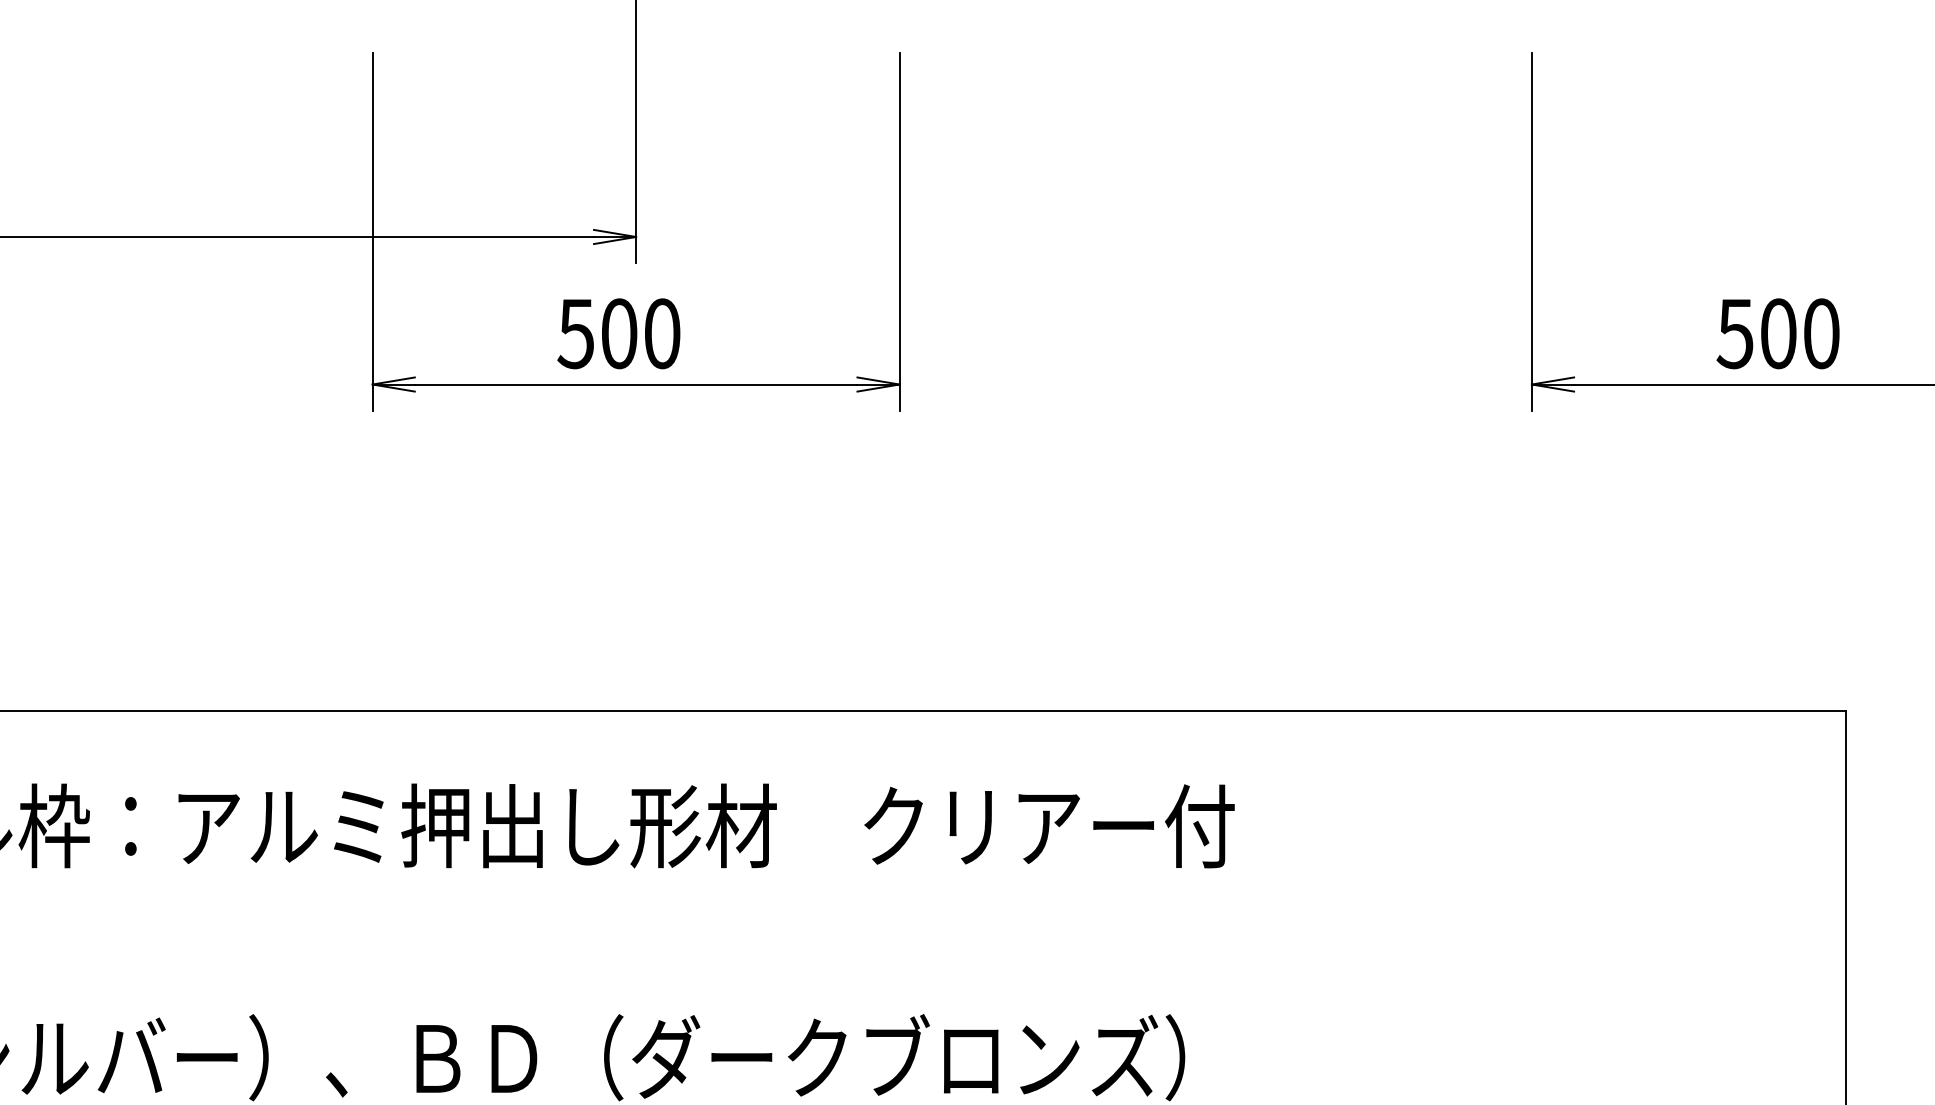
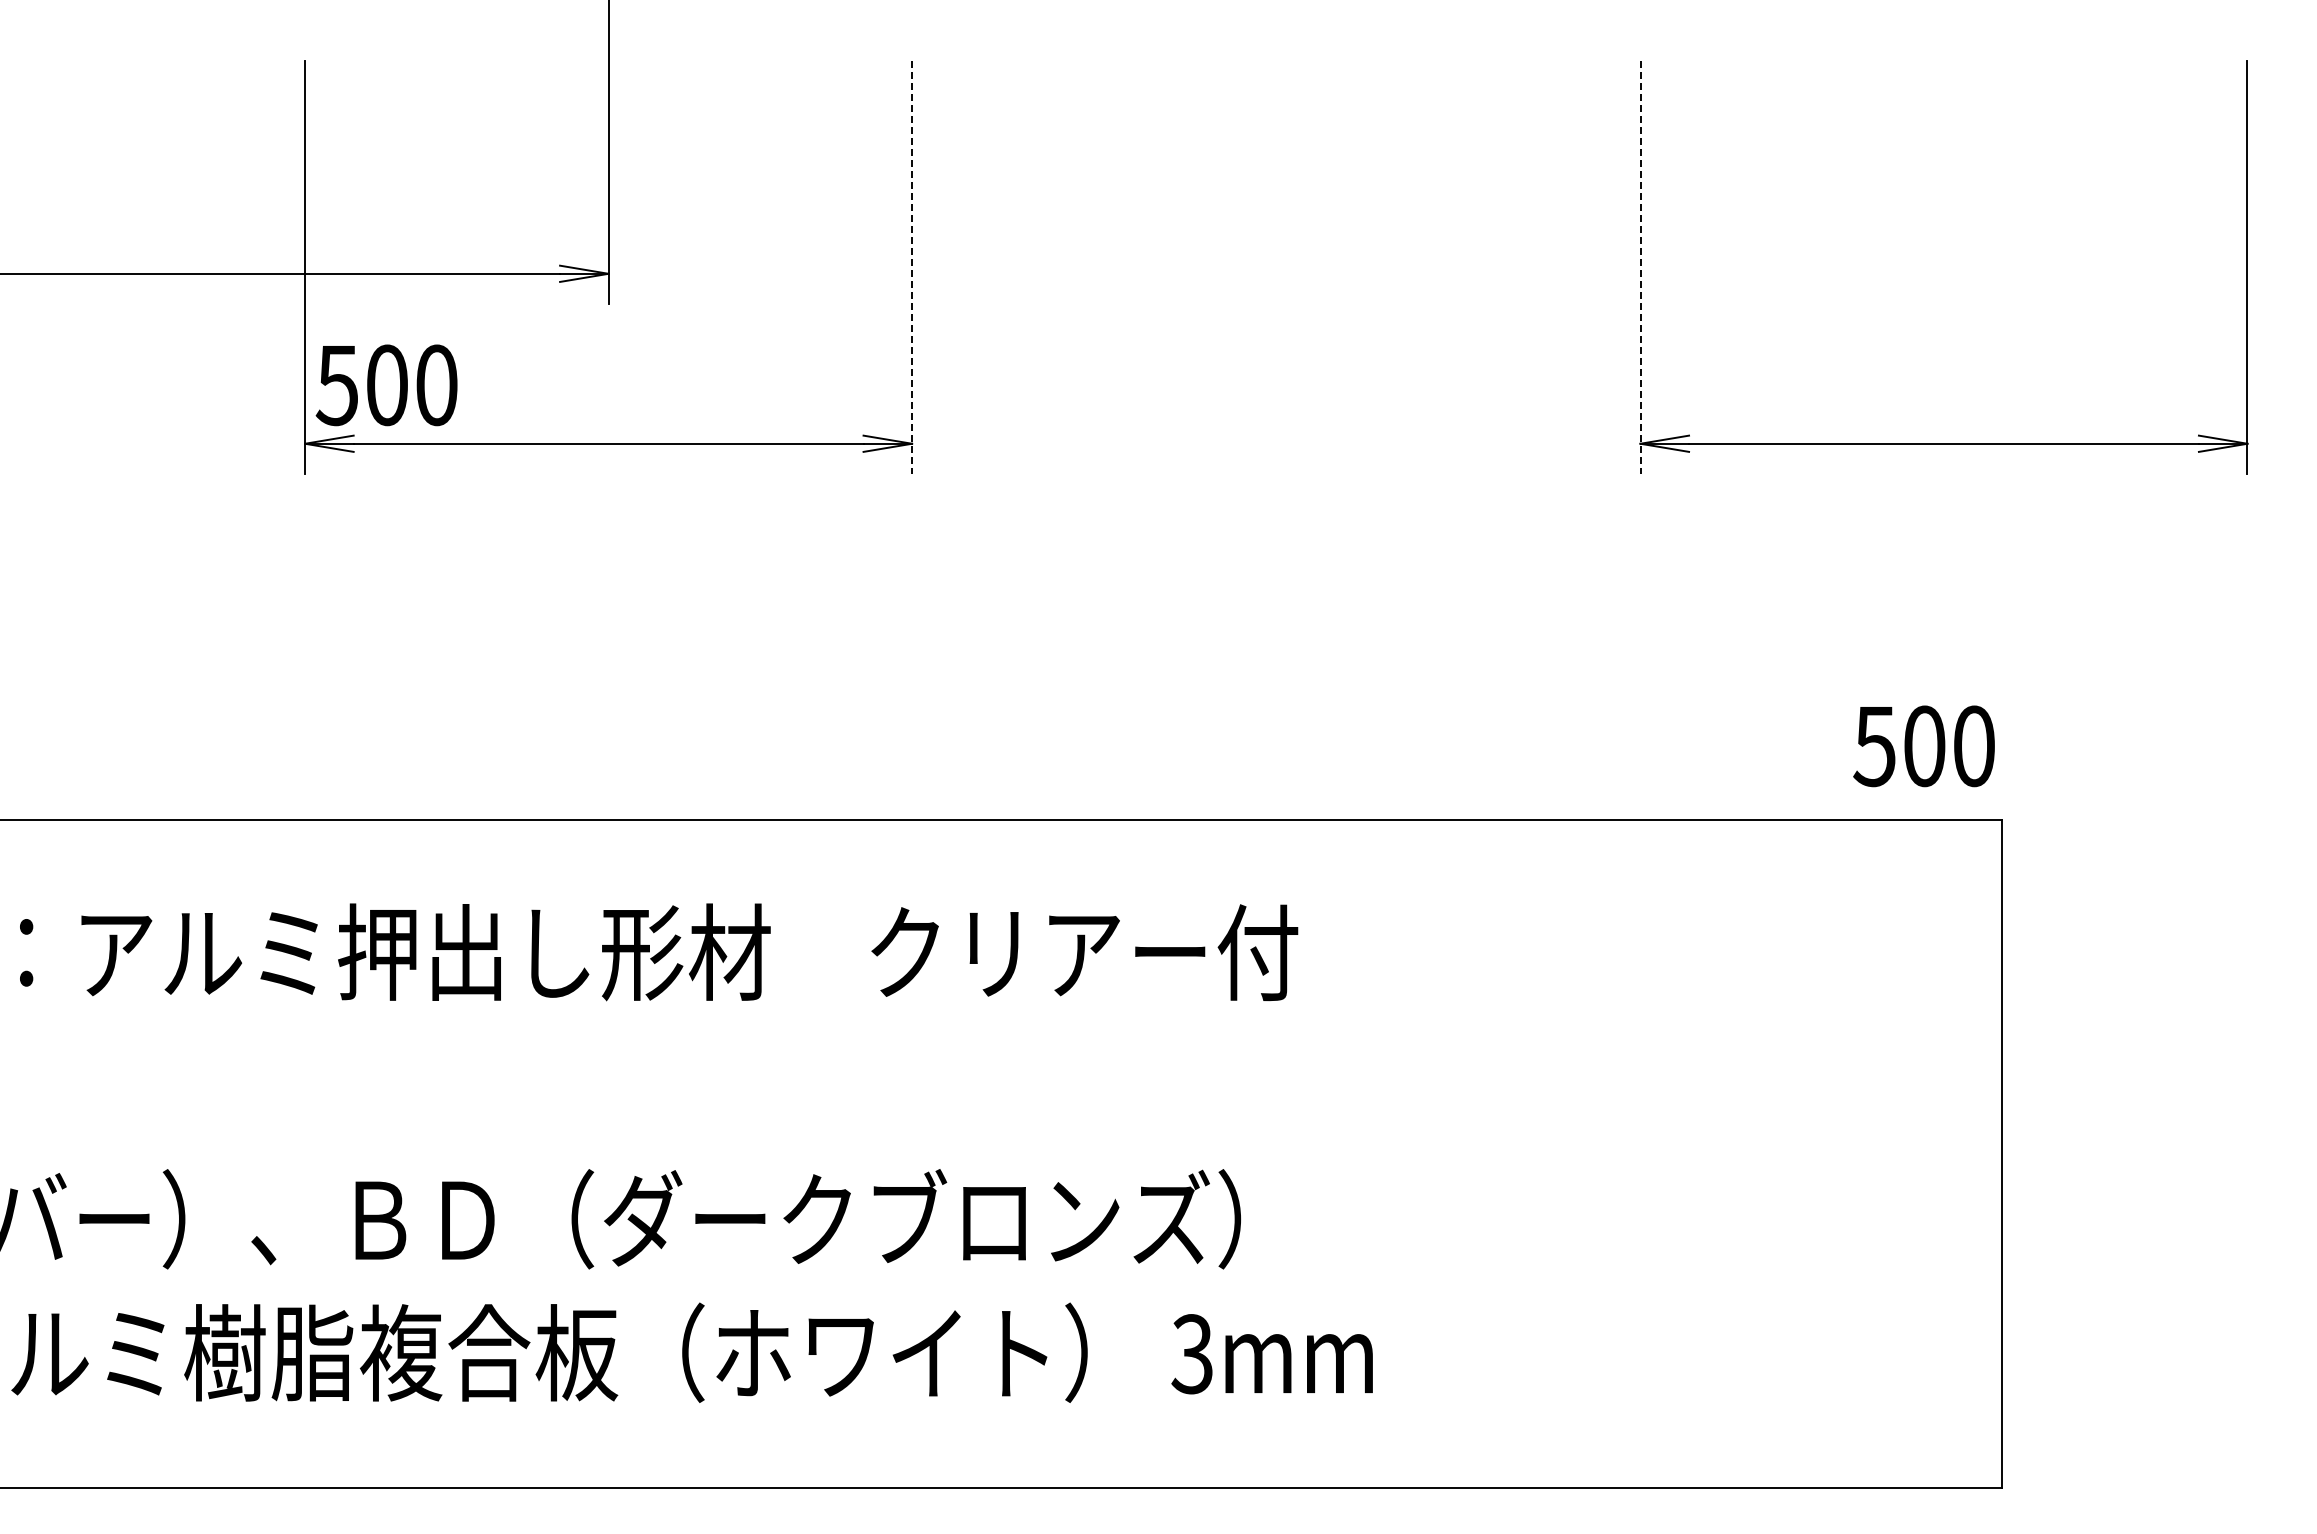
line: (899, 232) -> (912, 268), solid -> dashed
line: (1531, 232) -> (1640, 268), solid -> dashed
text: (618, 333) -> (386, 385), moved
text: (1777, 333) -> (1923, 746), moved

